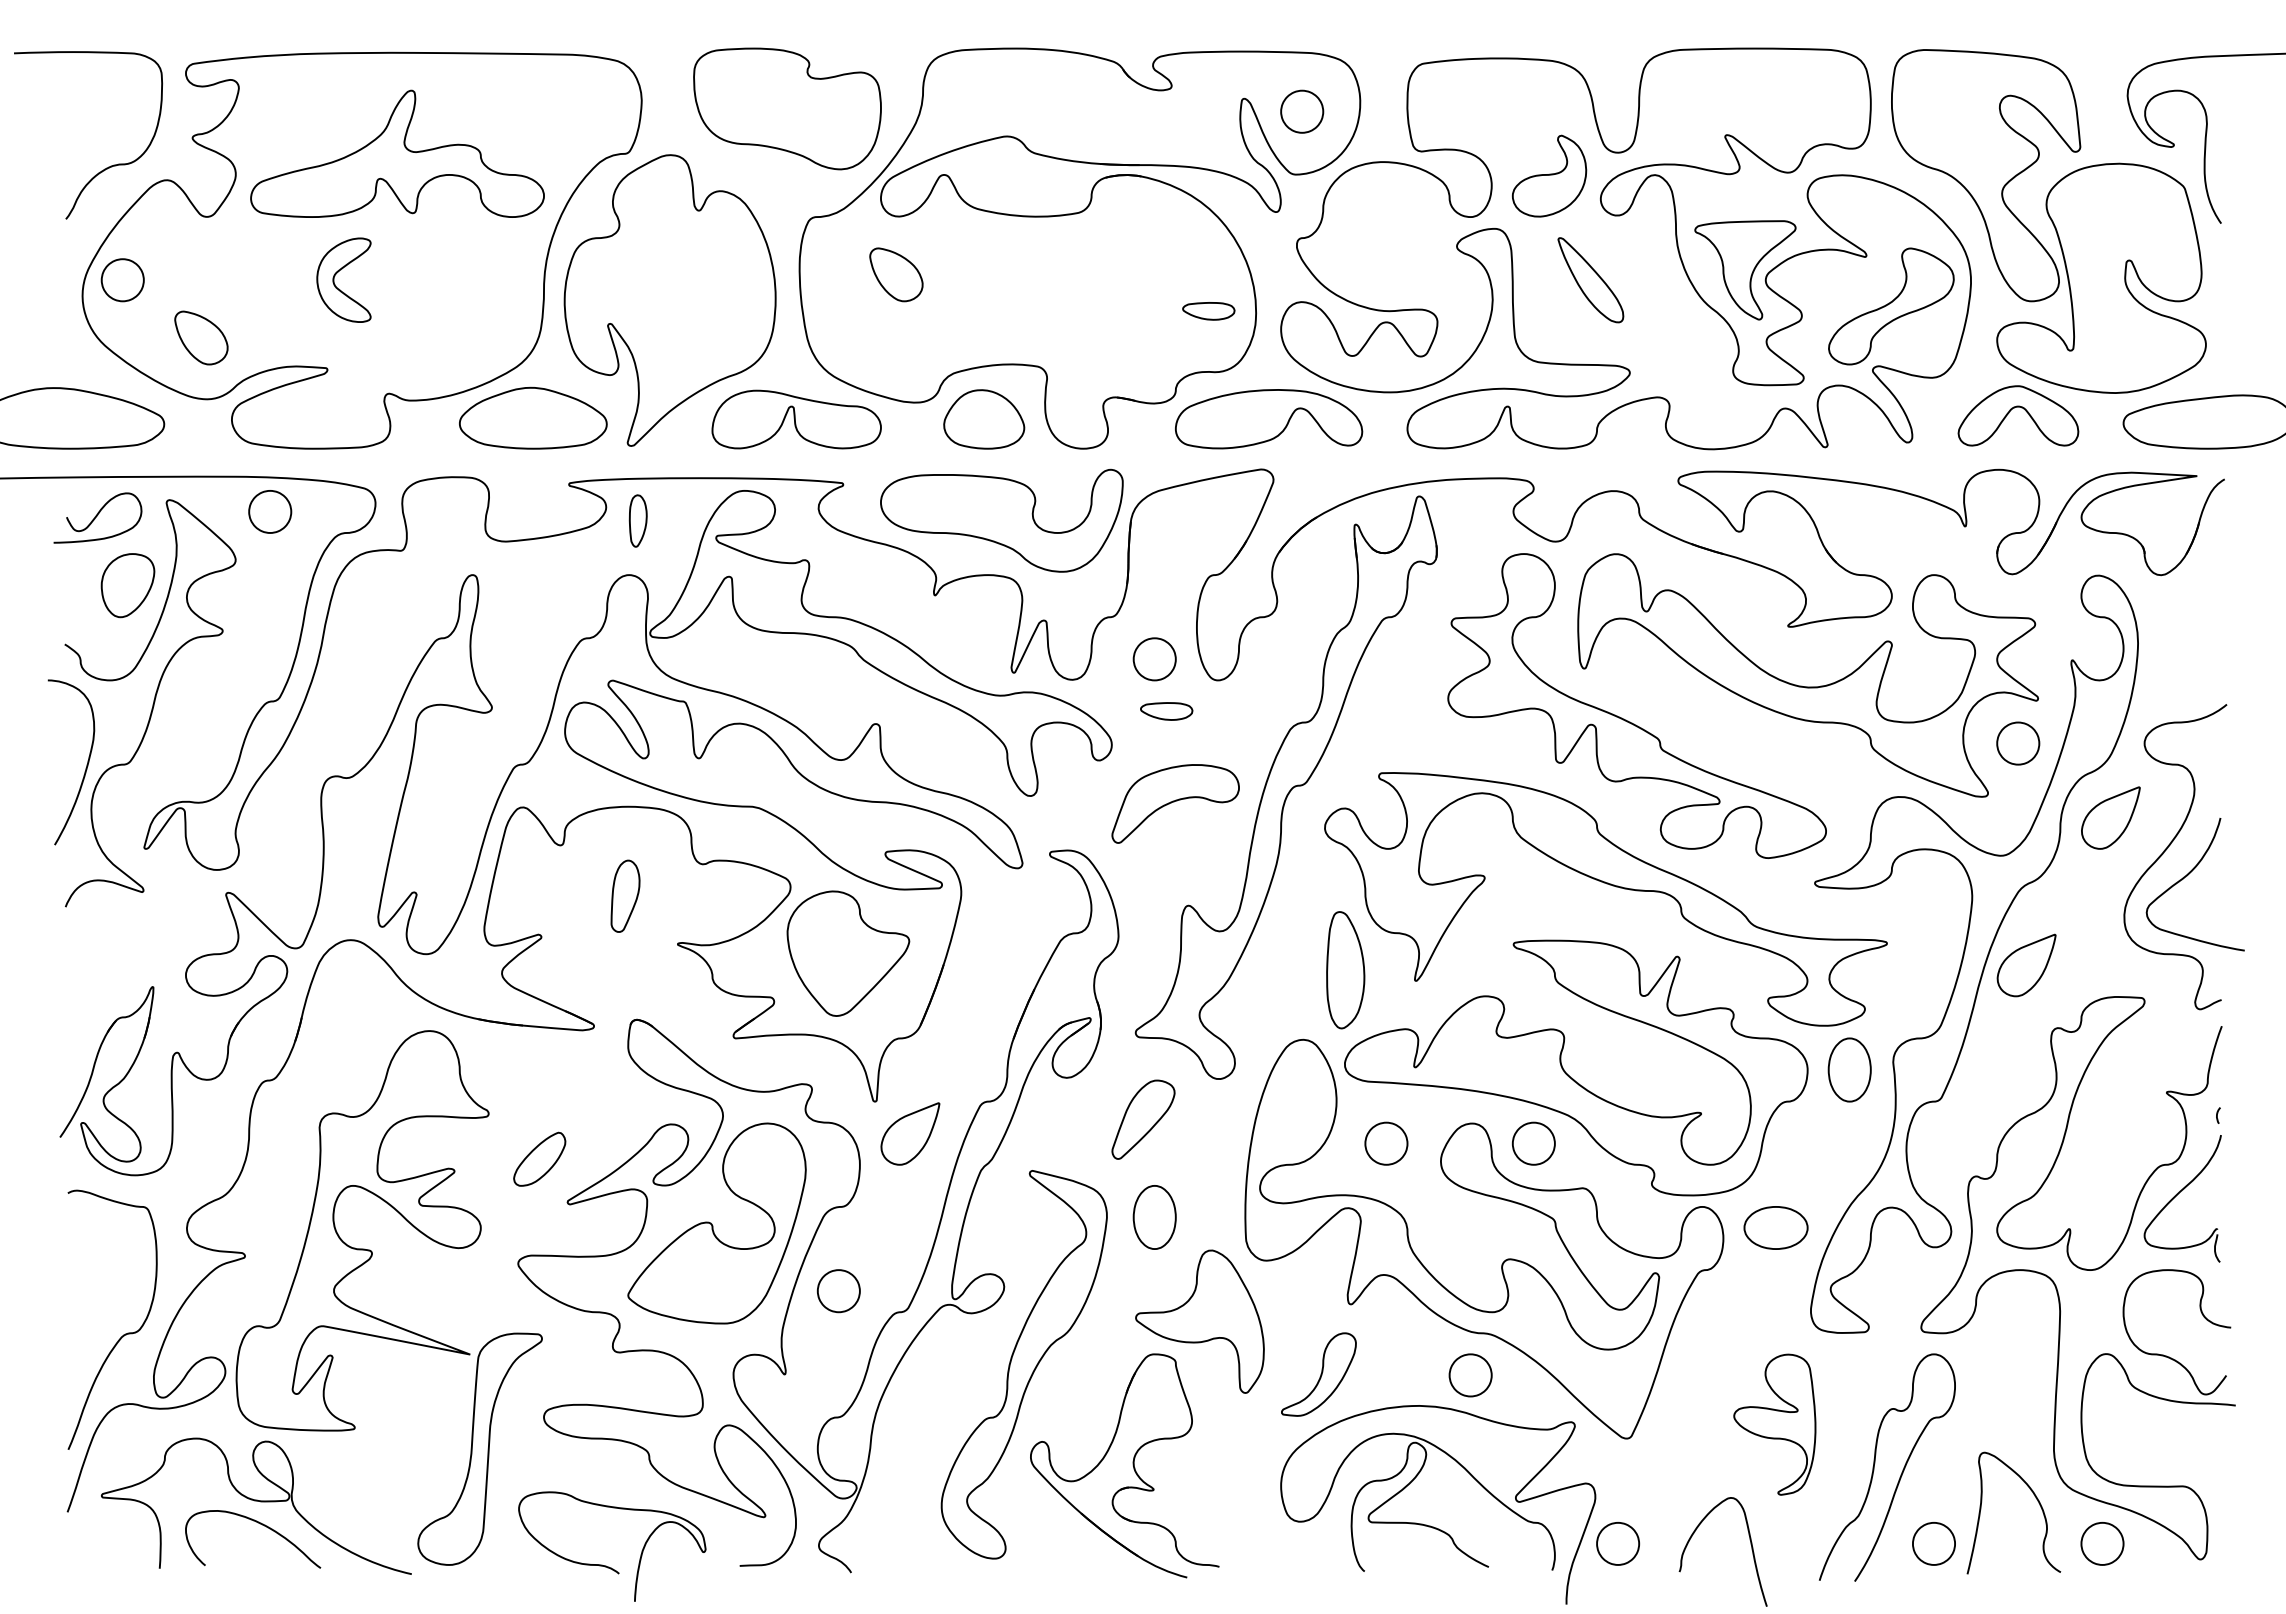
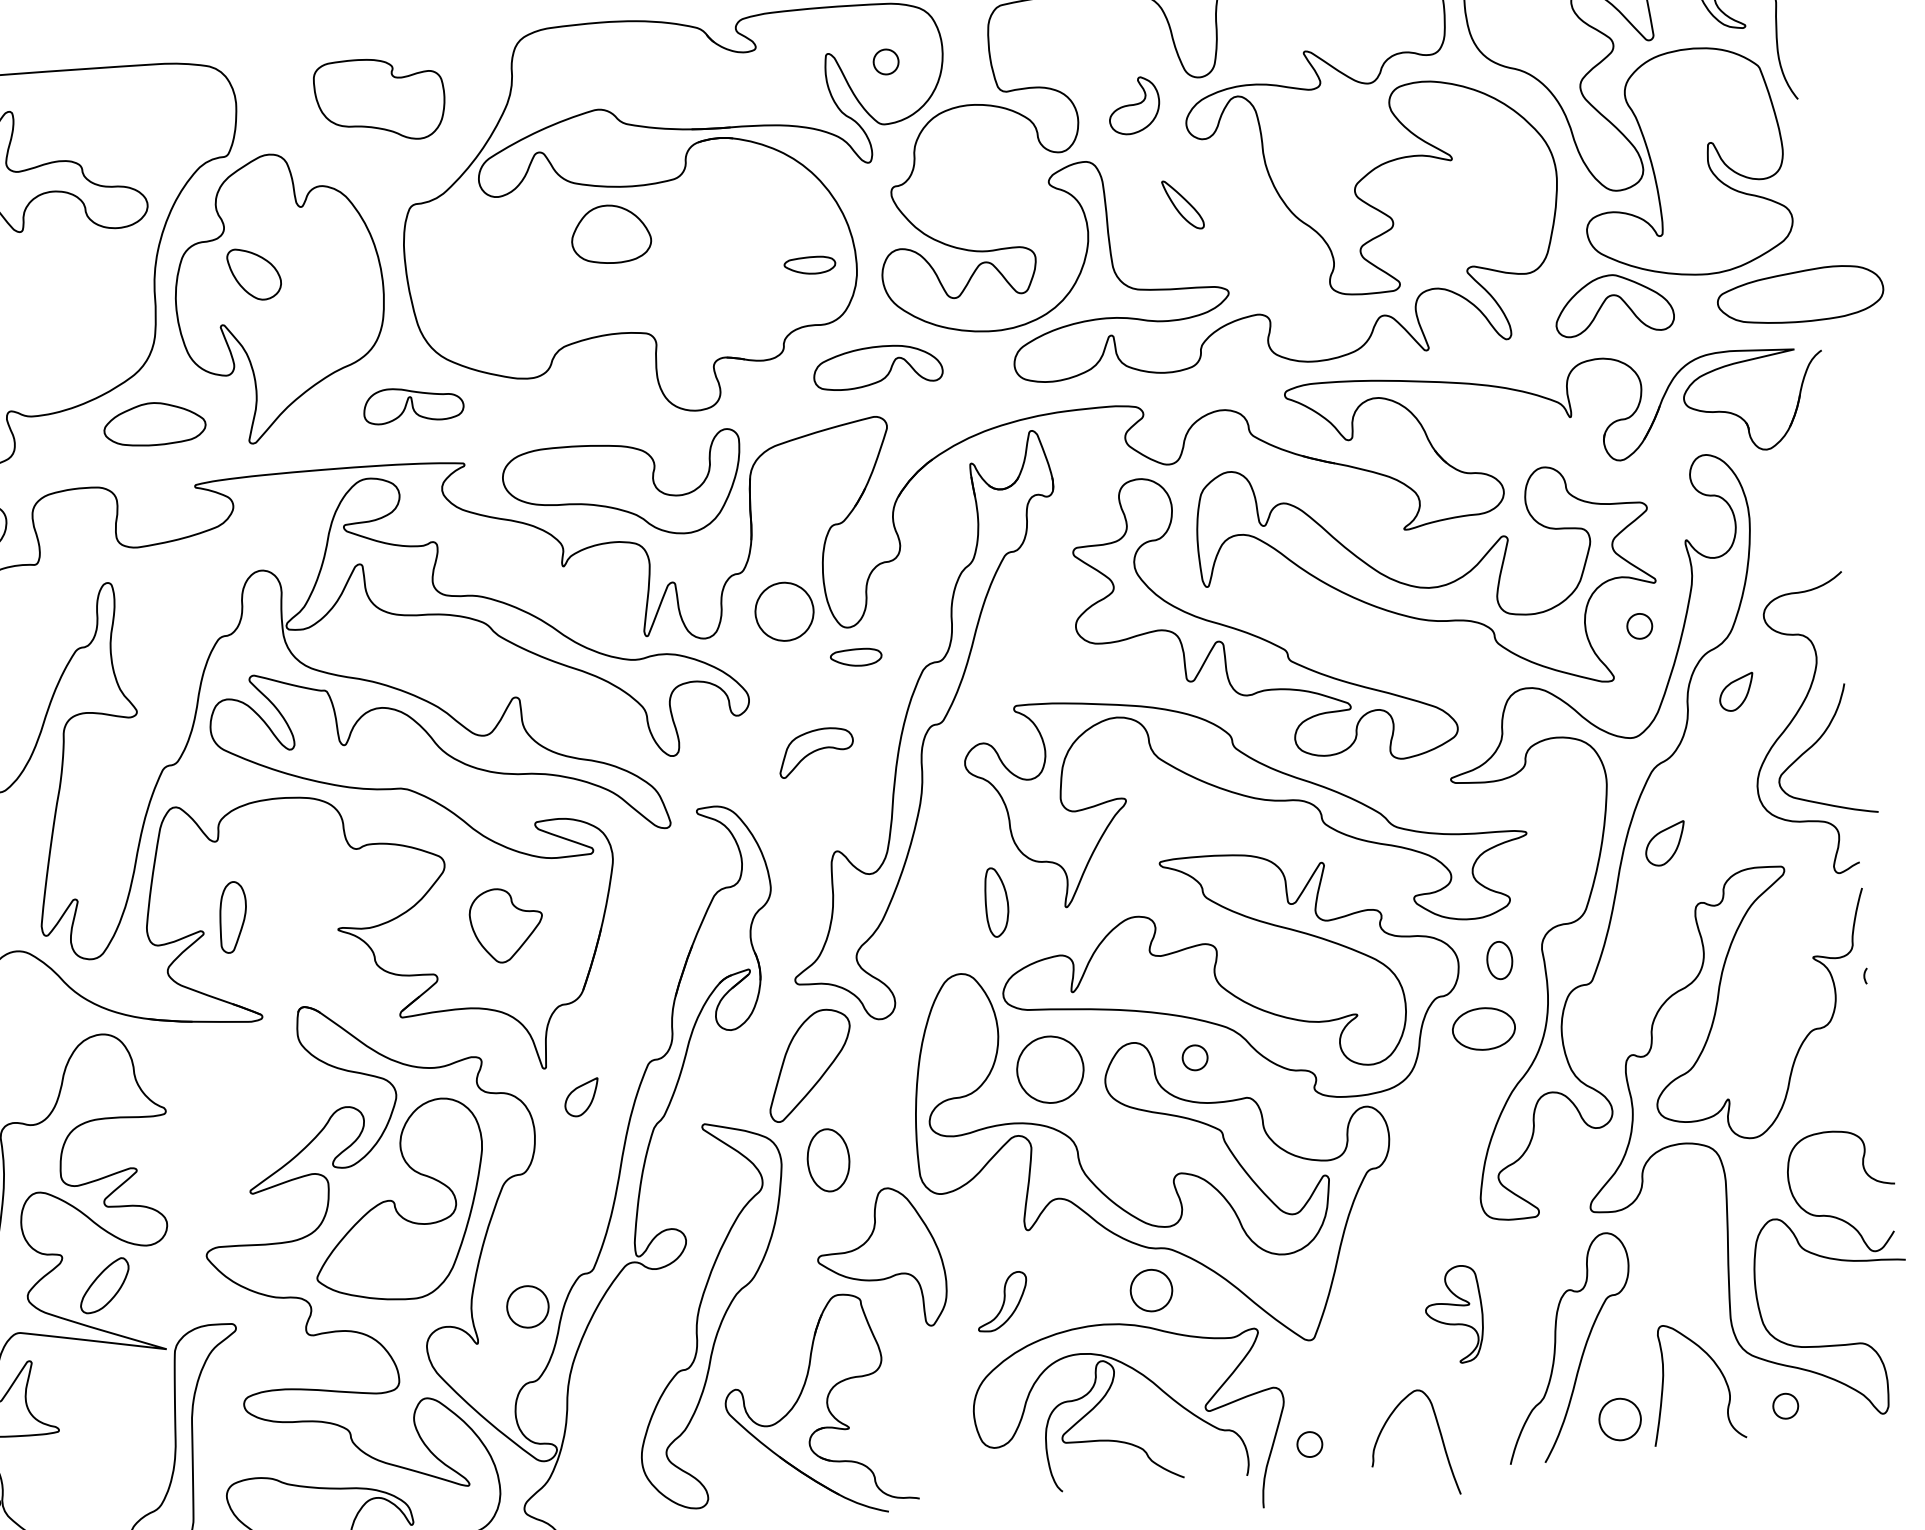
part: (787, 108) -> (379, 99), size x0.7
part: (1302, 111) -> (886, 61), size x0.6
part: (1549, 175) -> (1134, 105), size x0.7
part: (1745, 270) -> (1334, 183), removed
part: (896, 274) -> (254, 273), moved
part: (1590, 280) -> (1182, 205), size x0.6
part: (1891, 306) -> (1480, 206), removed
part: (533, 417) -> (154, 423), size x0.7
part: (796, 419) -> (413, 404), size x0.6
part: (984, 419) -> (611, 234), moved
part: (1269, 419) -> (878, 367), size x0.7
part: (637, 520) -> (265, 516), removed
part: (1154, 659) -> (784, 612), size x1.4
part: (1166, 711) -> (856, 657), moved
part: (2018, 743) -> (1639, 626), size x0.6
part: (1175, 803) -> (816, 751), size x0.6
part: (2110, 817) -> (1736, 691), size x0.6
part: (625, 895) -> (233, 916), moved
part: (848, 953) -> (506, 925), size x0.6
part: (2026, 965) -> (1665, 843), size x0.7
part: (1345, 970) -> (996, 902), size x0.6
part: (1849, 1069) -> (1499, 960), size x0.6
part: (1143, 1119) -> (809, 1064), size x1.4
part: (910, 1133) -> (581, 1097), size x0.6
part: (1386, 1143) -> (1050, 1069), size x1.6
part: (1533, 1143) -> (1194, 1057), size x0.6
part: (539, 1158) -> (104, 1284), moved
part: (2182, 1198) -> (1837, 1060), removed
part: (1775, 1227) -> (1483, 1028), moved
part: (838, 1291) -> (527, 1307), moved
part: (1318, 1374) -> (1001, 1301), size x0.7
part: (1774, 1424) -> (1453, 1314), size x0.7
part: (1618, 1543) -> (1310, 1444), size x0.6
part: (2102, 1543) -> (1785, 1405), size x0.6

